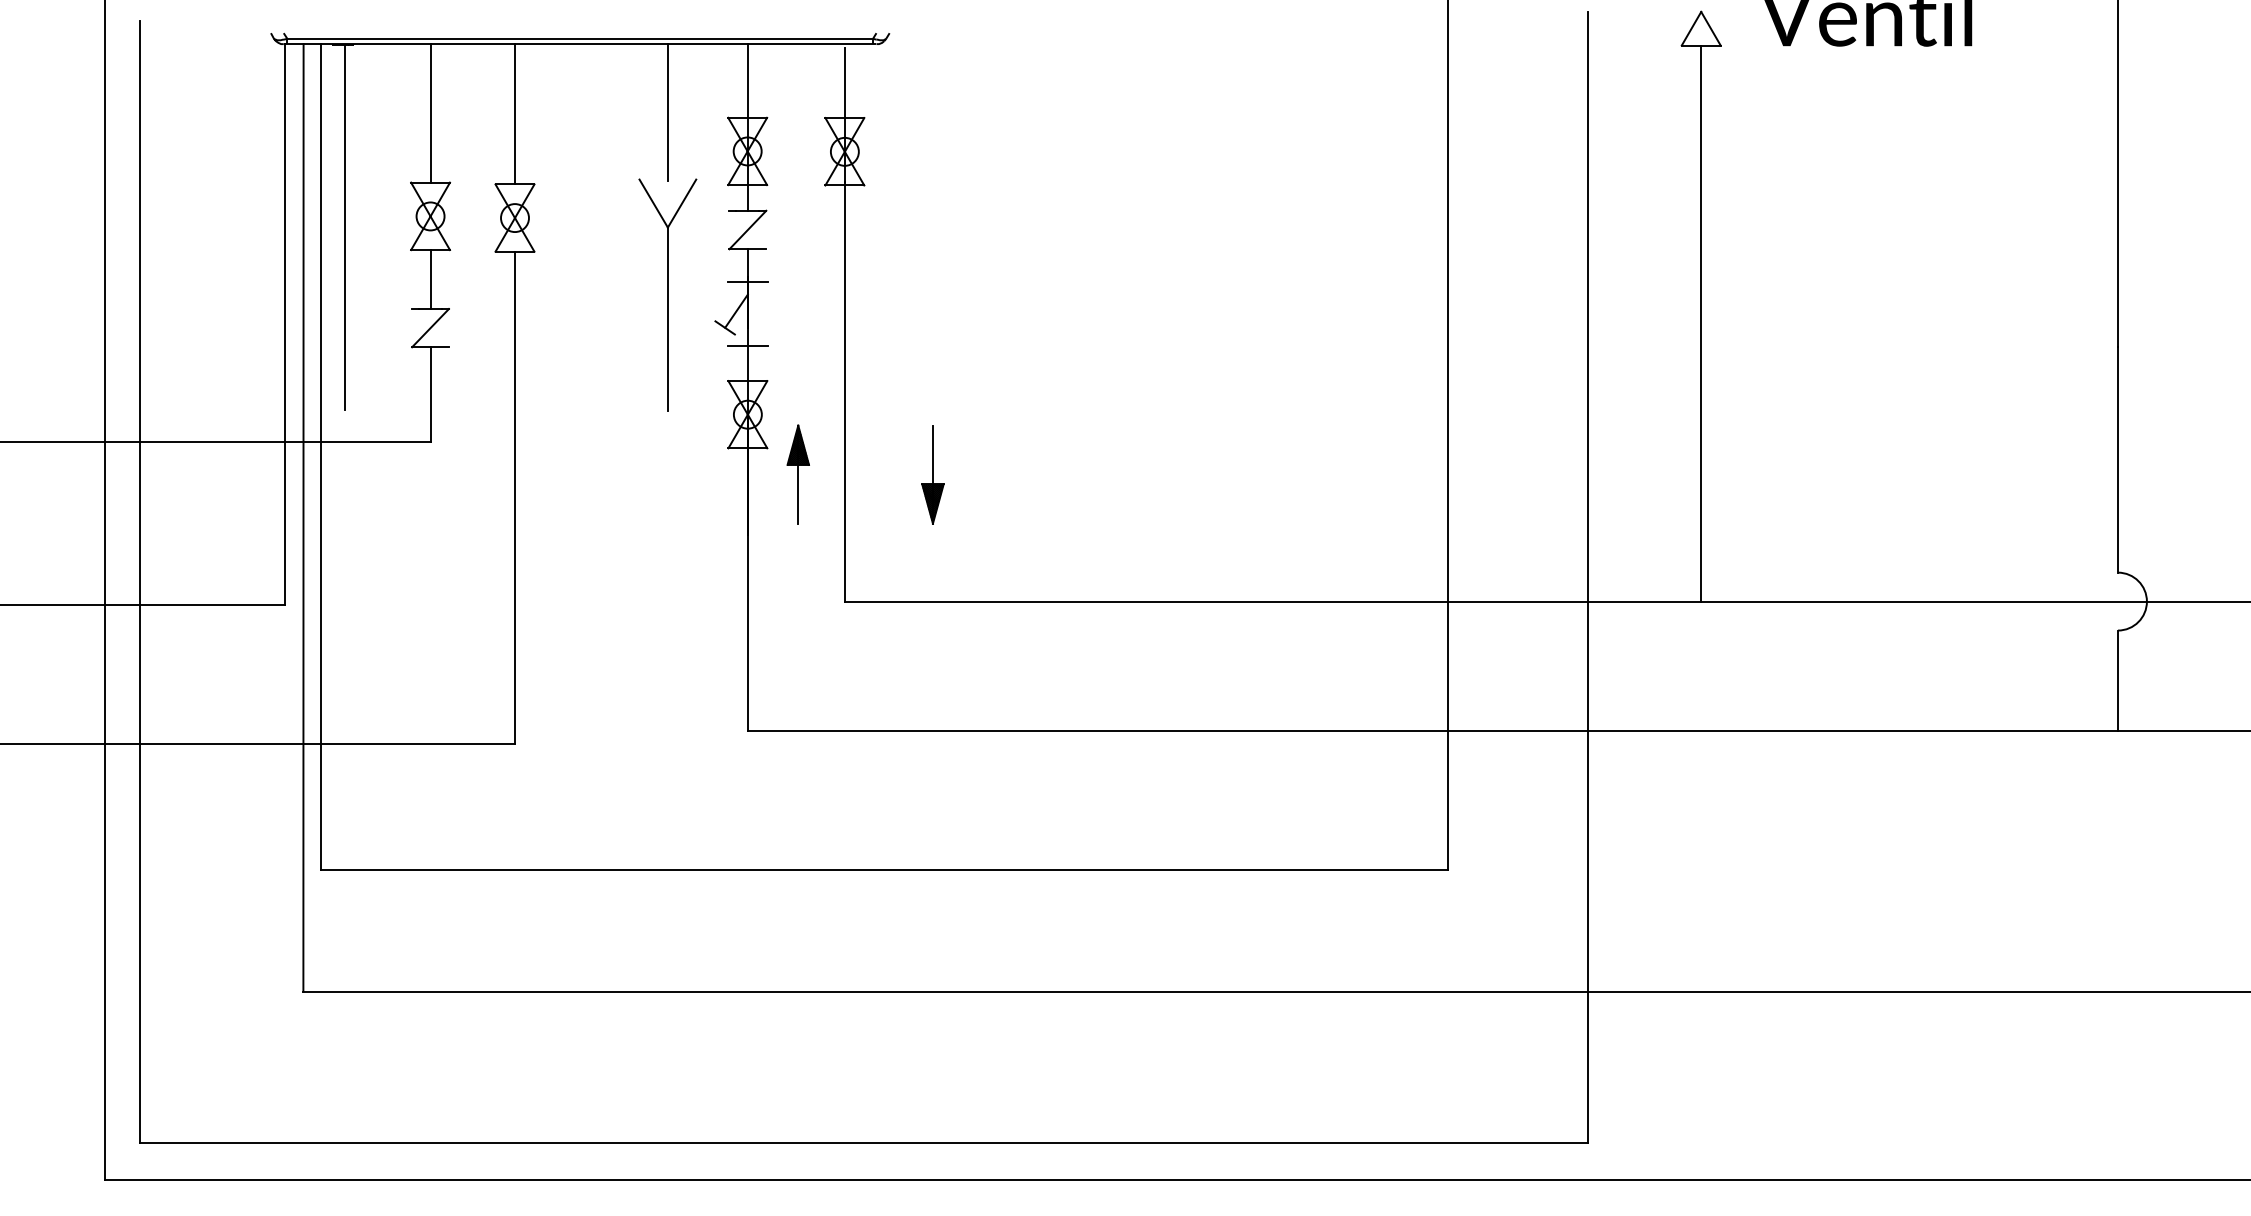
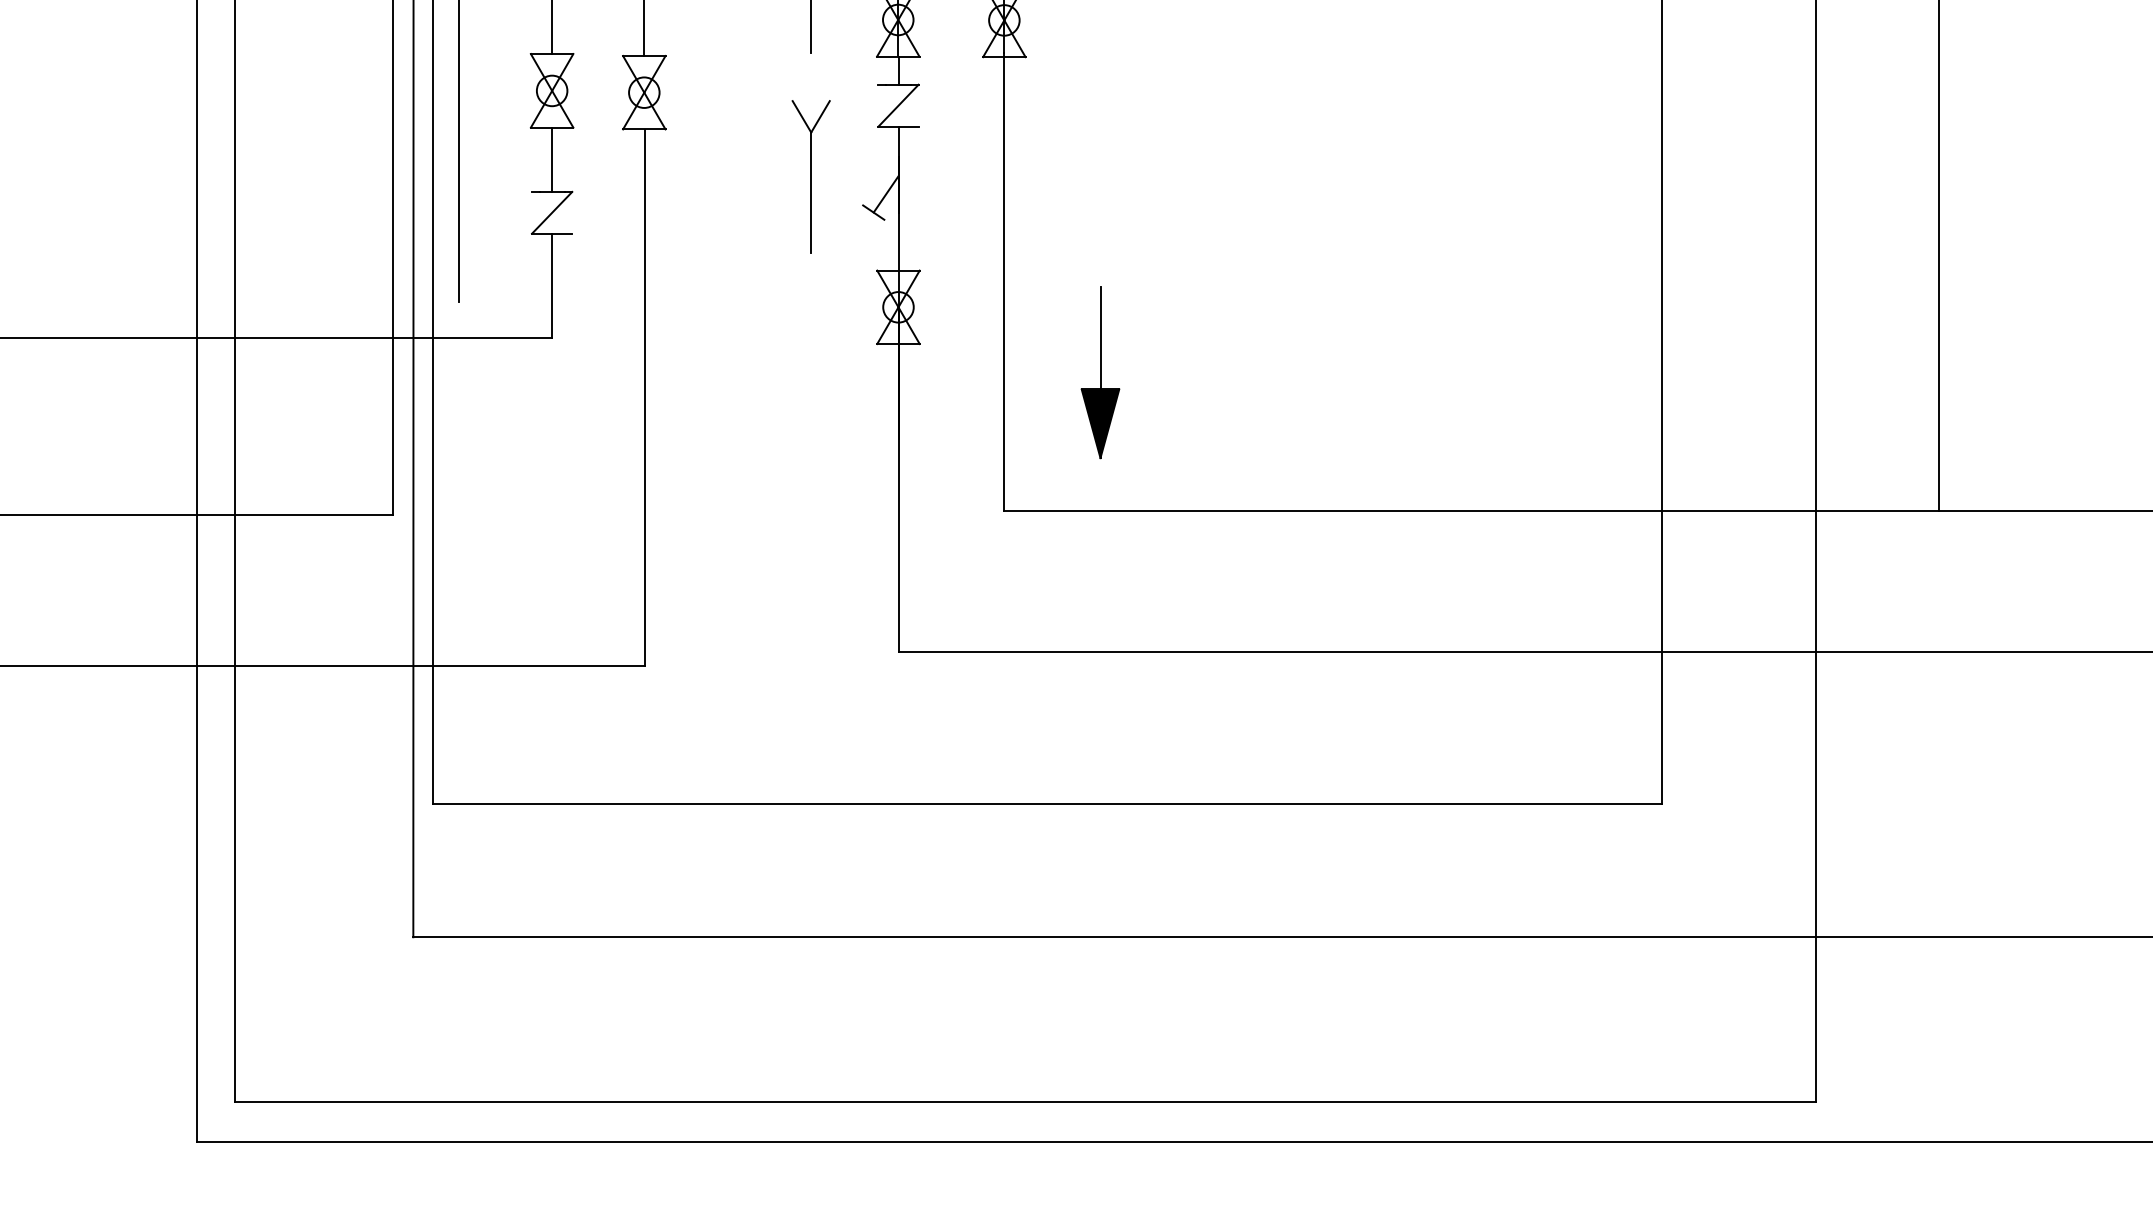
line: (747, 281) -> (898, 161), removed
part: (667, 294) -> (810, 176), size x0.6
line: (747, 345) -> (898, 231), removed
part: (797, 474) -> (952, 372), removed
part: (932, 474) -> (1100, 372), size x1.6

